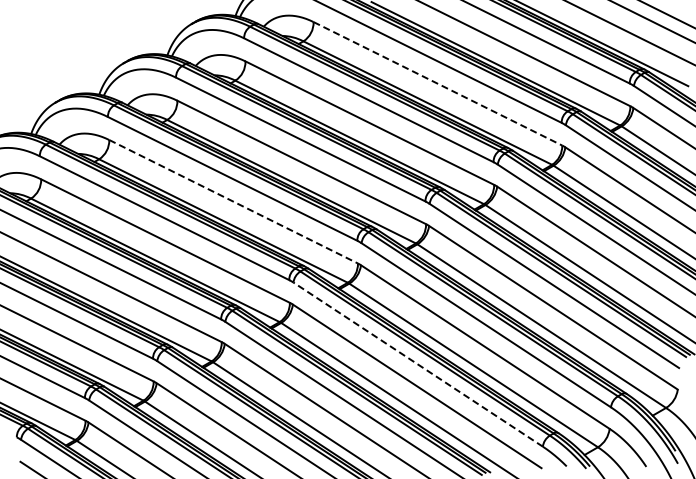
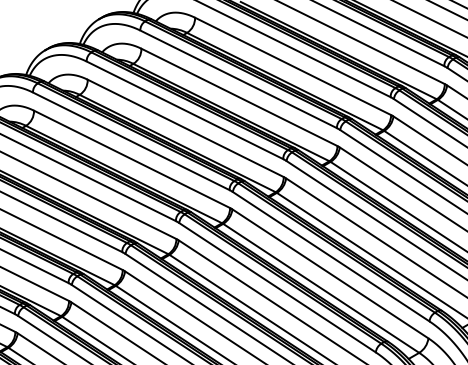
line: (437, 83) -> (292, 66), dashed -> solid
line: (233, 201) -> (131, 159), dashed -> solid
line: (417, 364) -> (276, 287), dashed -> solid

